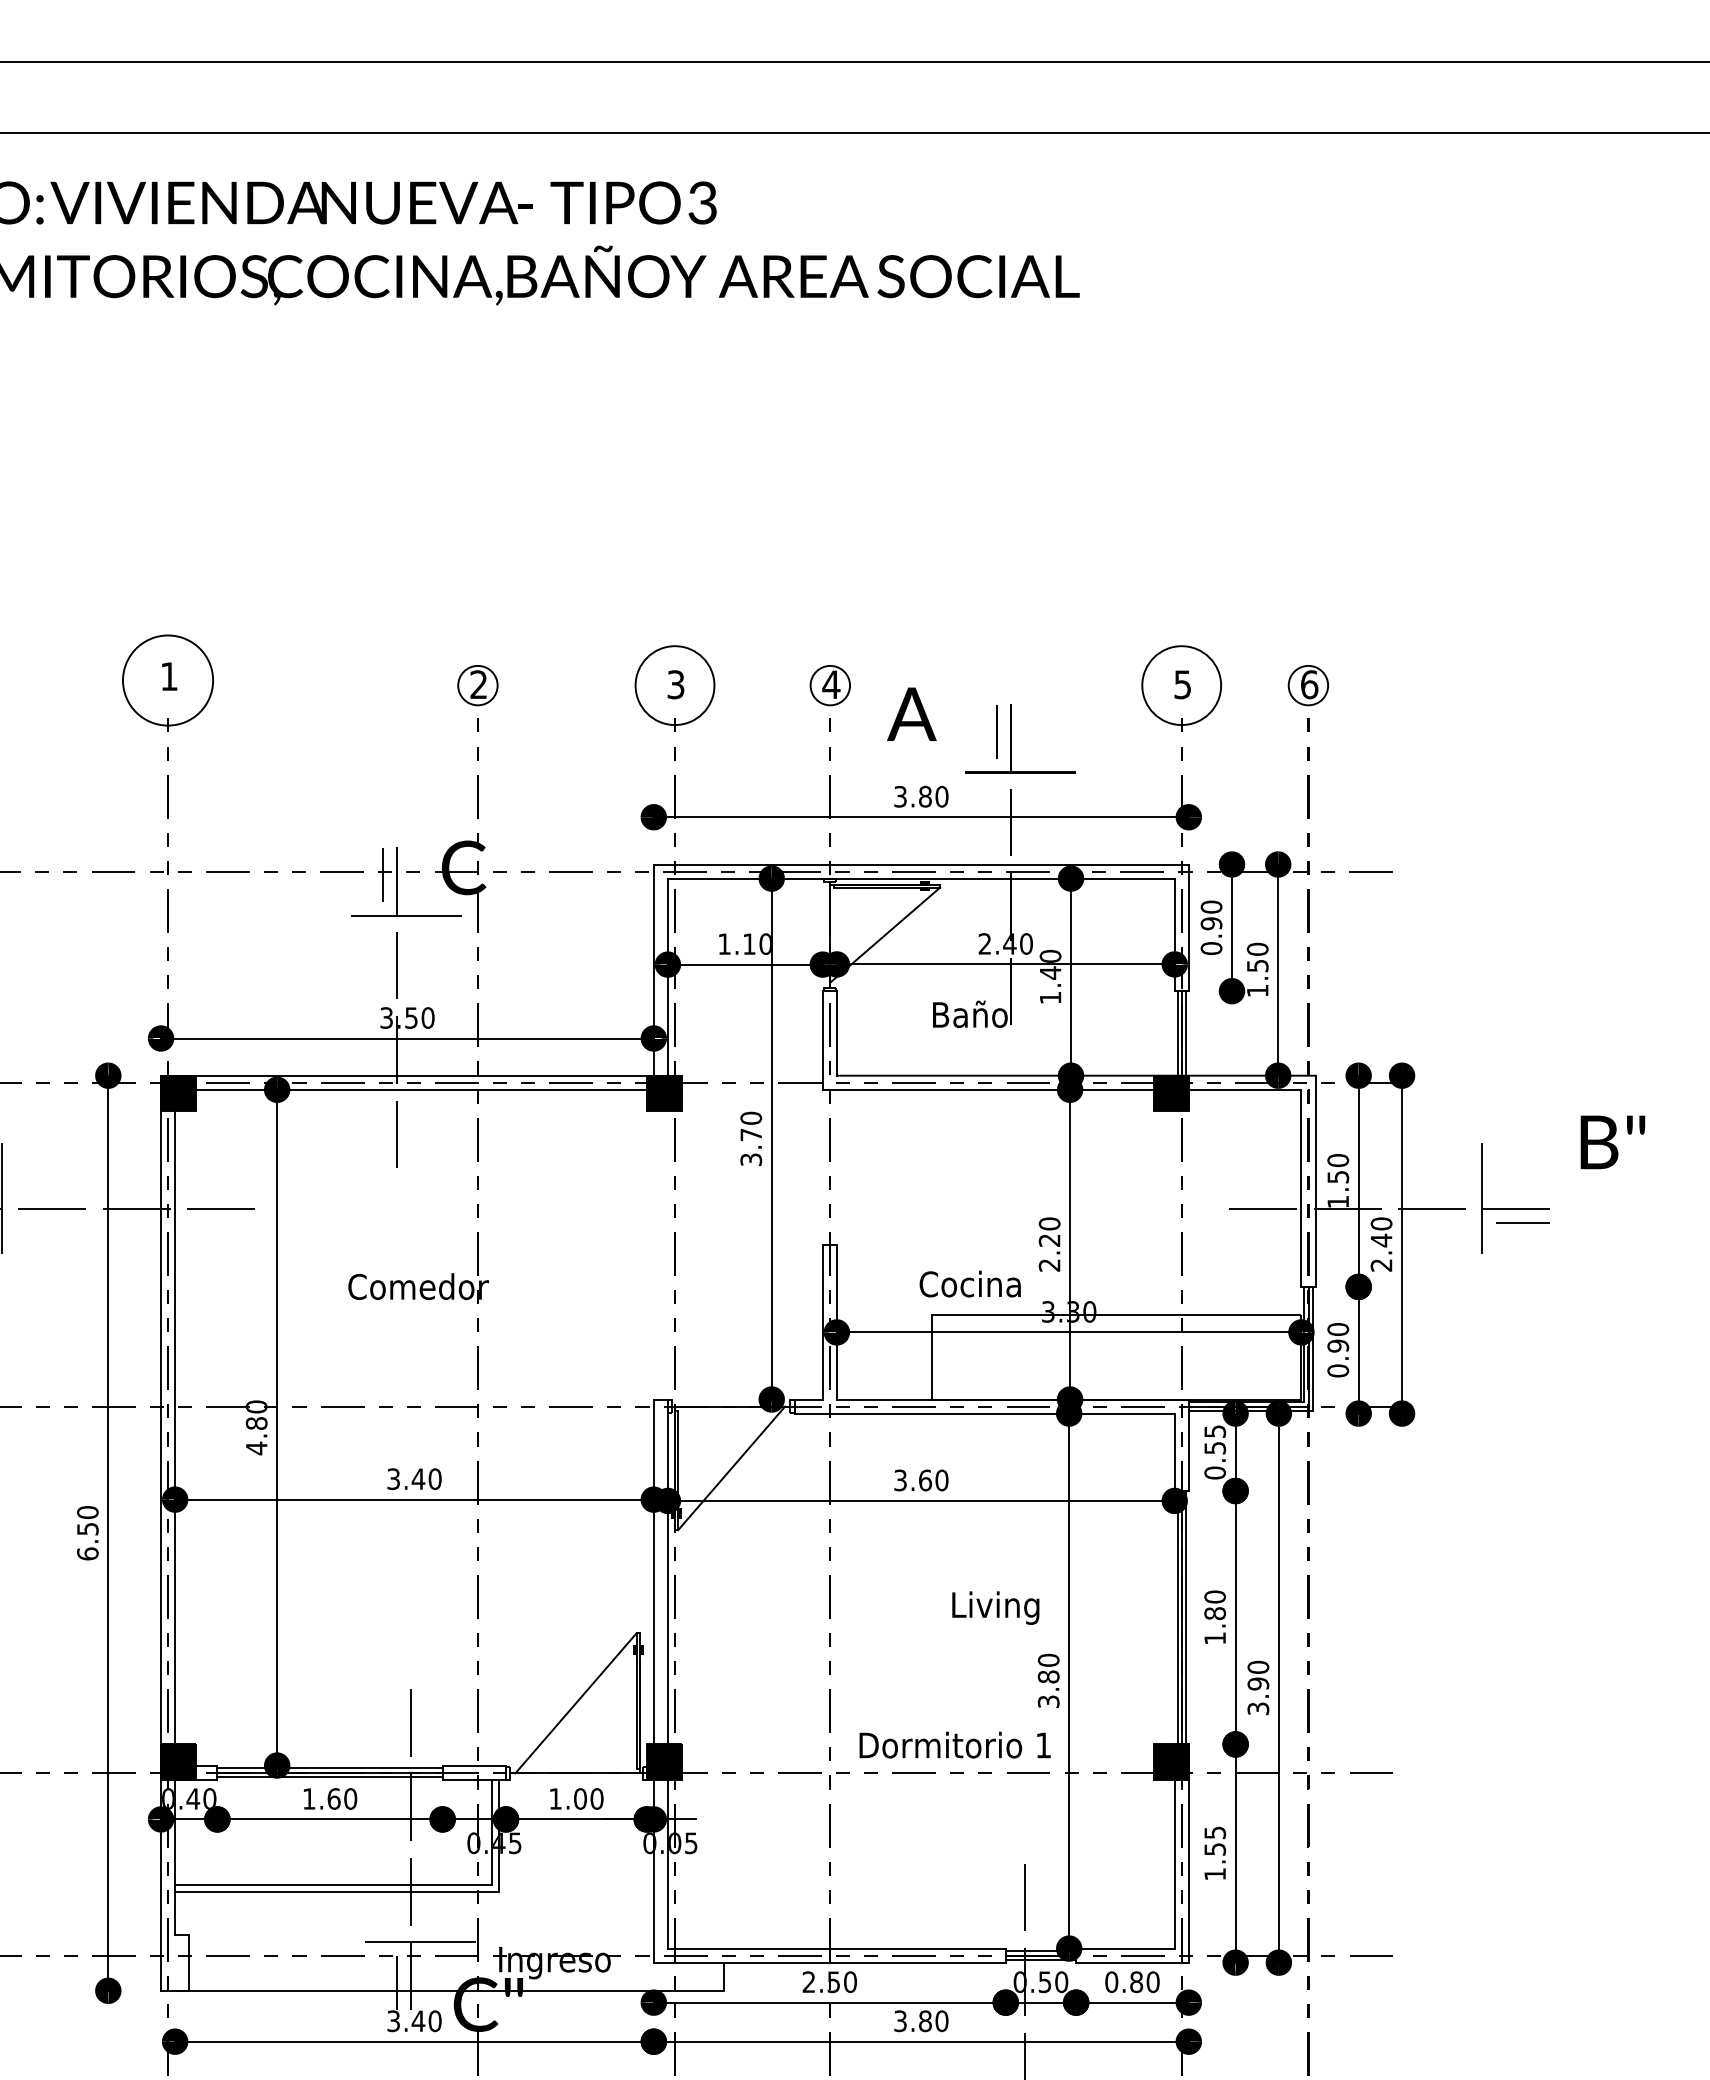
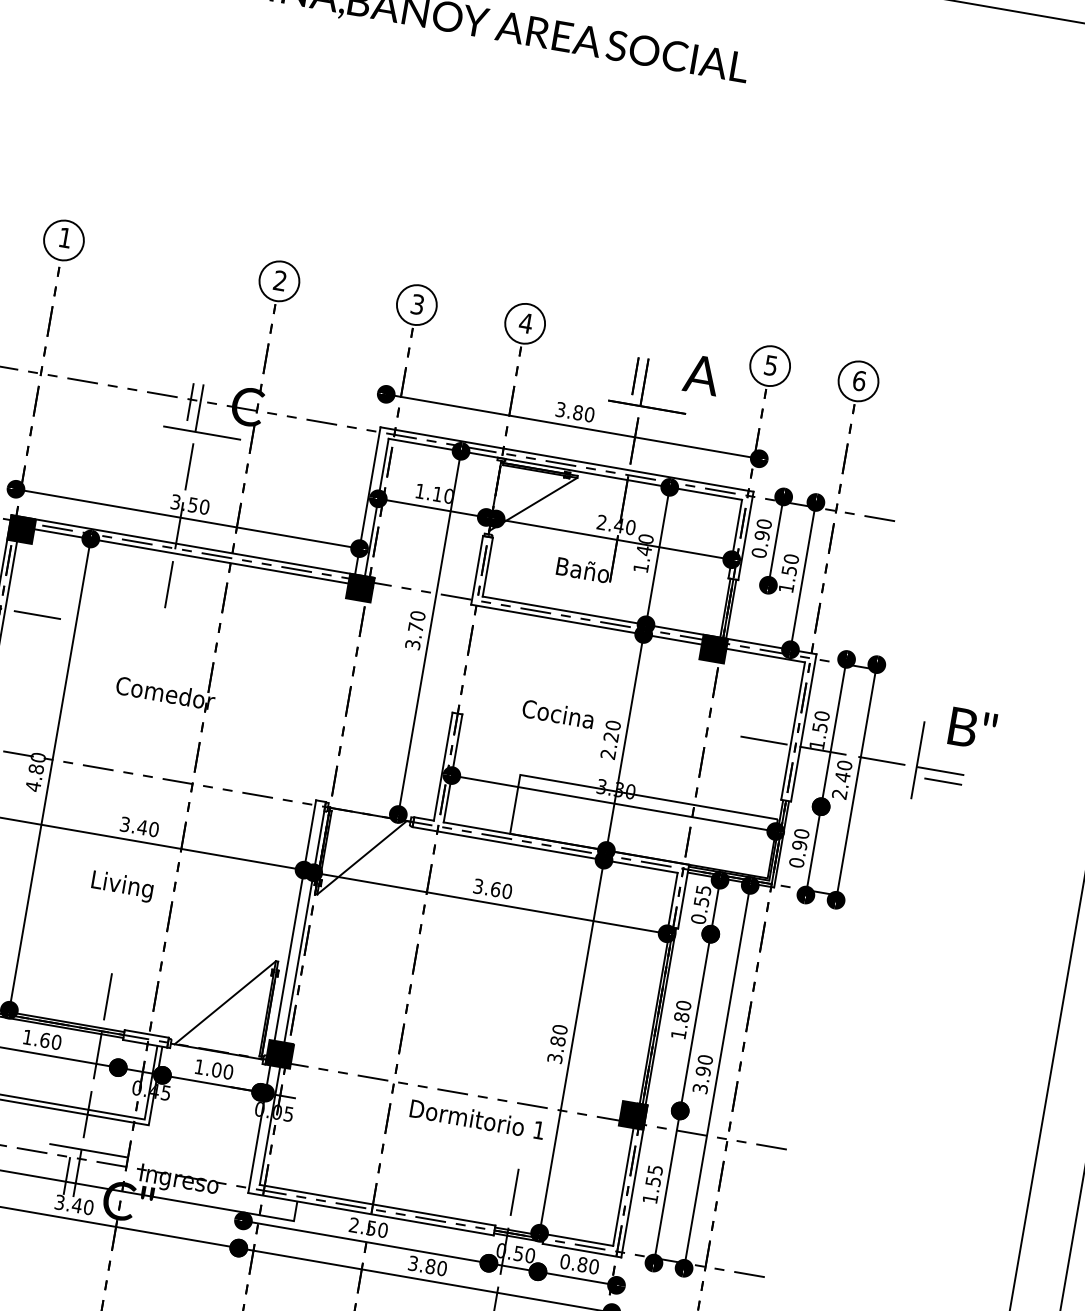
circle: (167, 680) -> (63, 240), size x0.62
circle: (477, 685) -> (279, 281), size x1.43
circle: (674, 685) -> (416, 304), size x0.71
circle: (830, 685) -> (525, 323), size x1.43
circle: (1181, 685) -> (770, 366), size x0.71
circle: (1308, 685) -> (858, 381), size x1.43
text: (911, 713) -> (701, 374), moved
text: (1612, 1142) -> (972, 729), moved
text: (969, 1283) -> (557, 713), moved
text: (995, 1607) -> (122, 886), moved
text: (954, 1744) -> (476, 1118), moved

